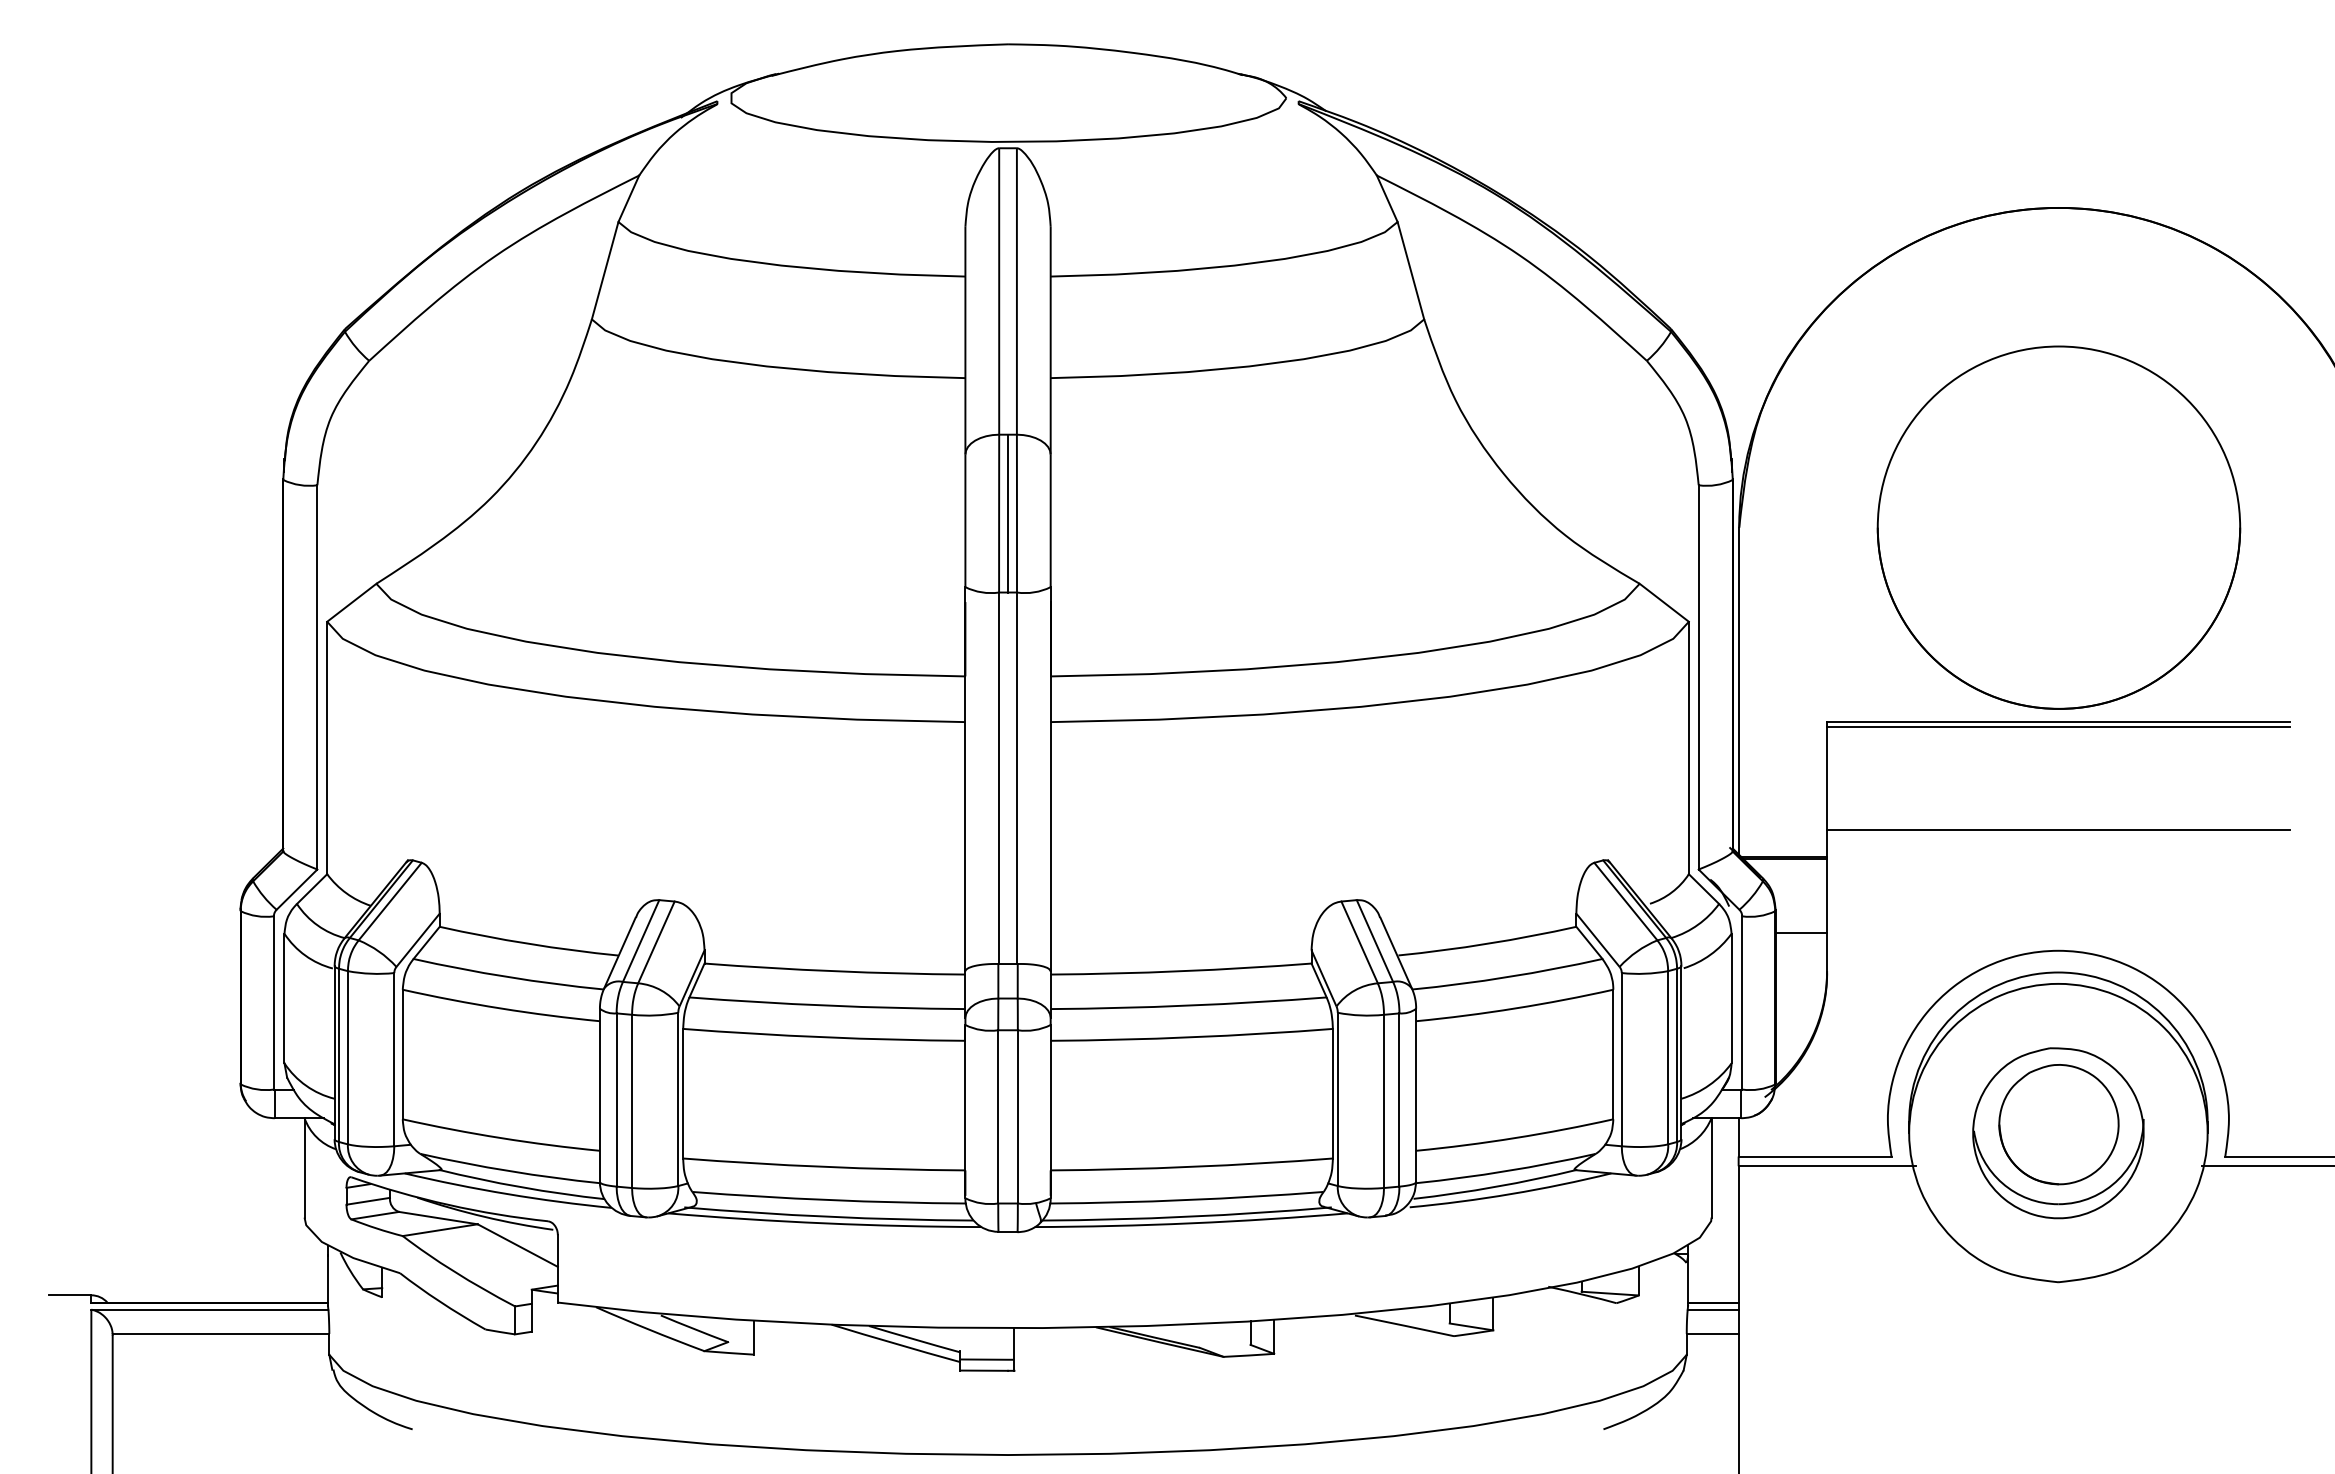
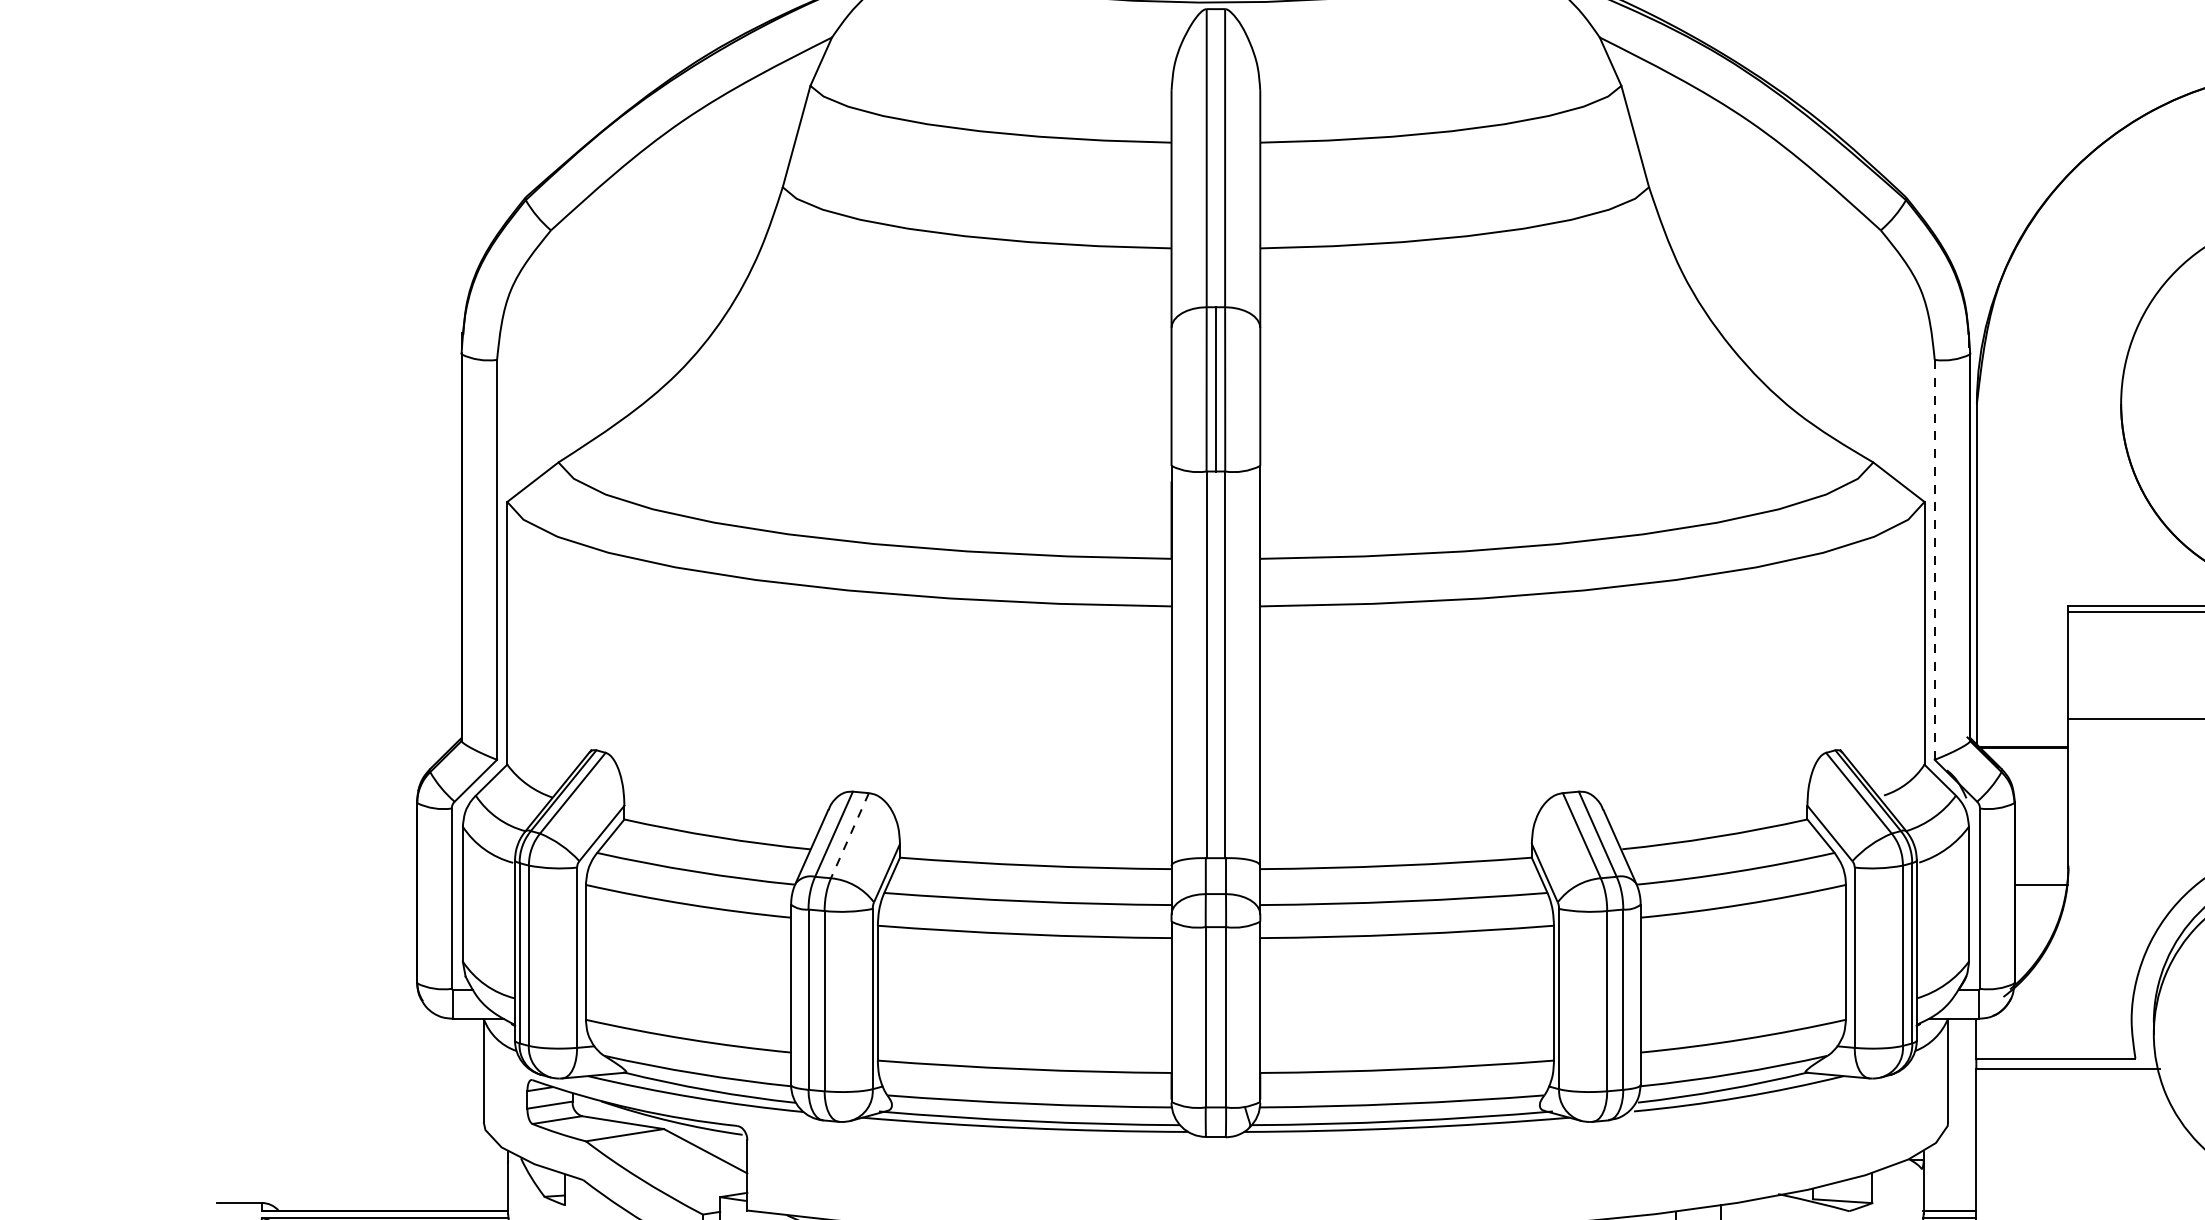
line: (1698, 676) -> (1934, 558), solid -> dashed
line: (1801, 932) -> (2041, 884), moved
line: (656, 942) -> (850, 835), solid -> dashed

